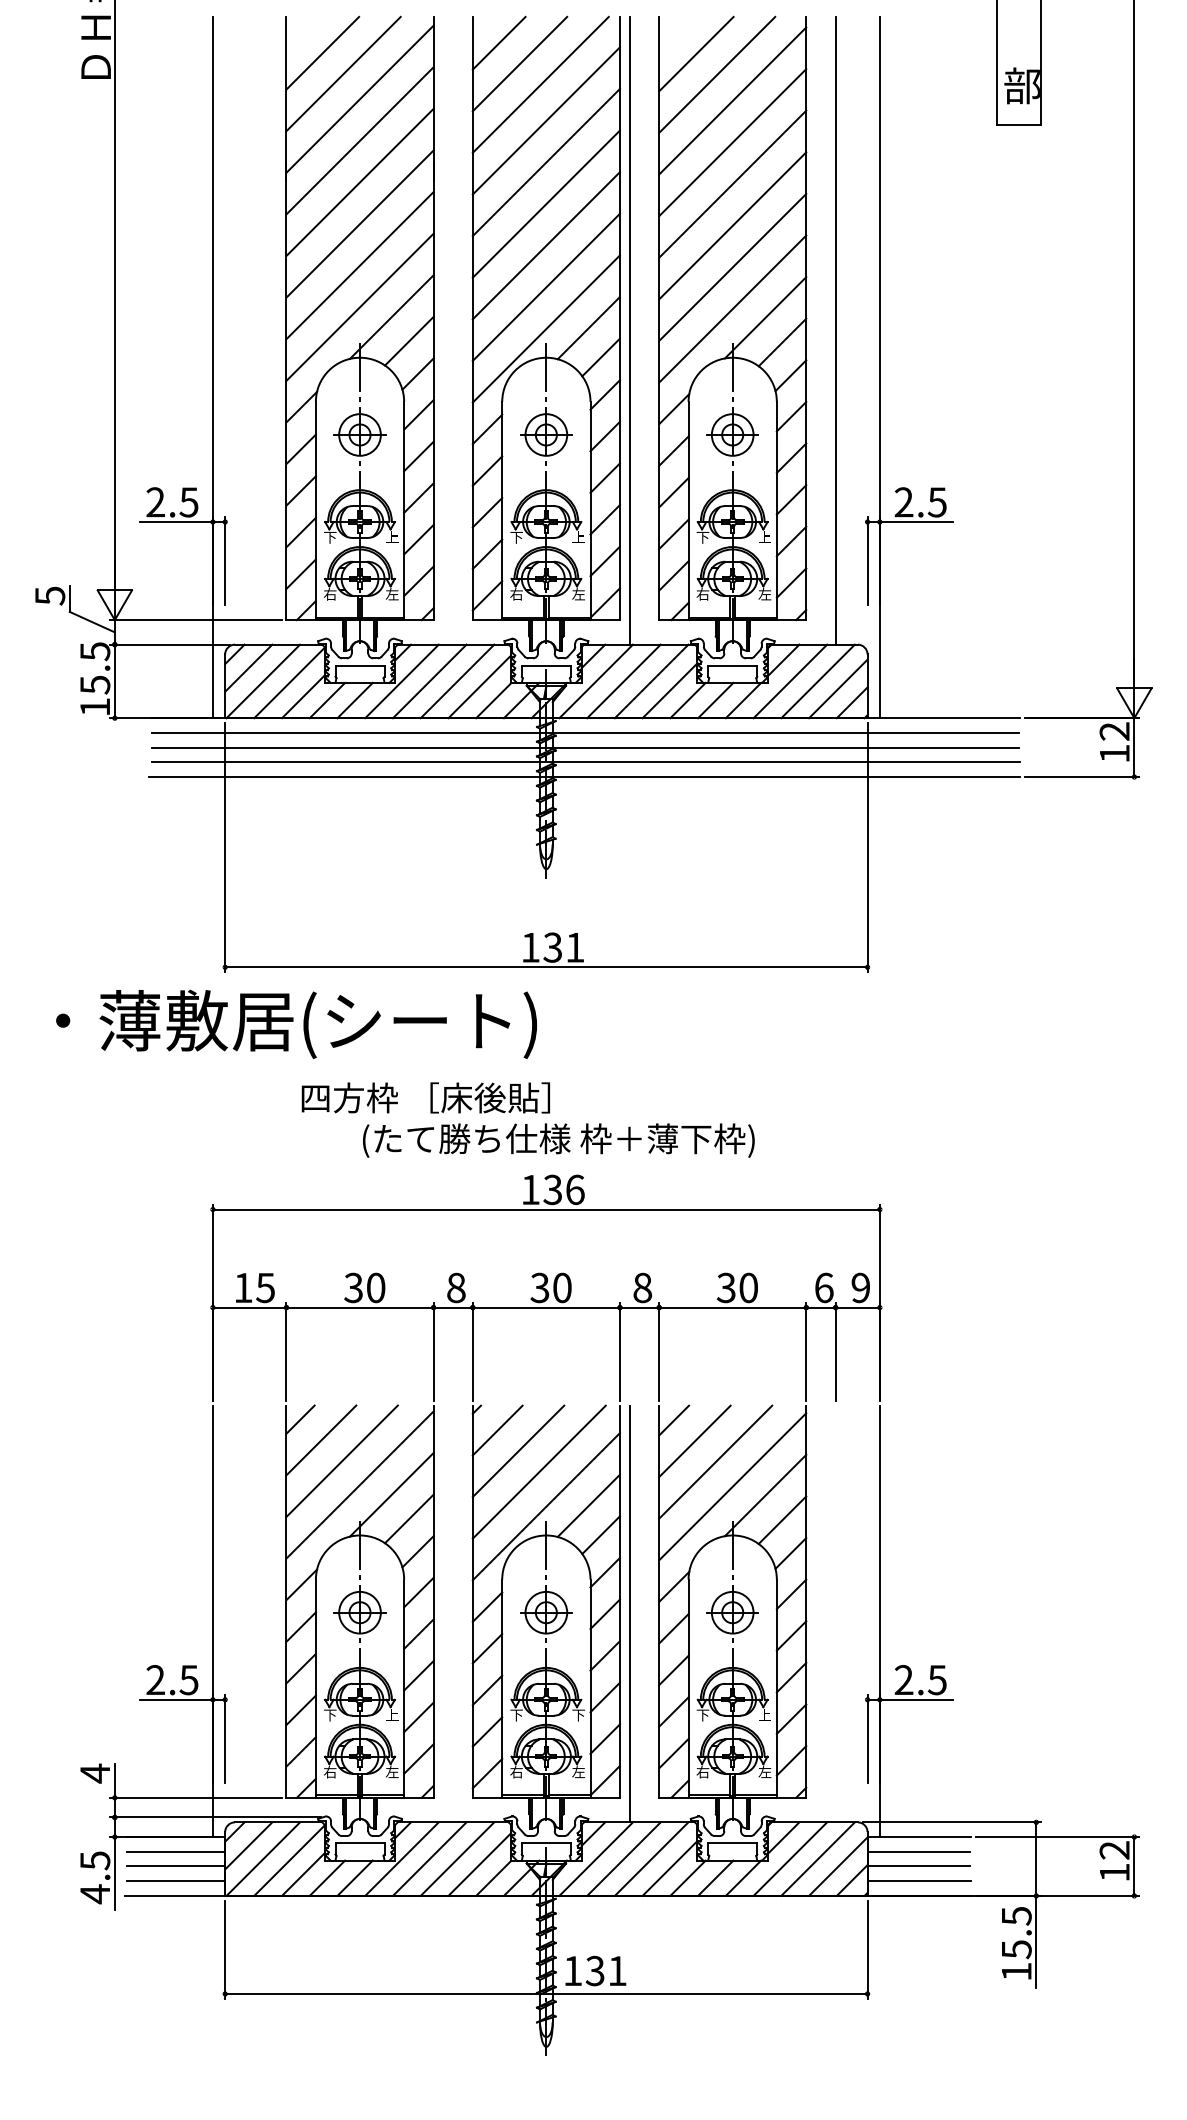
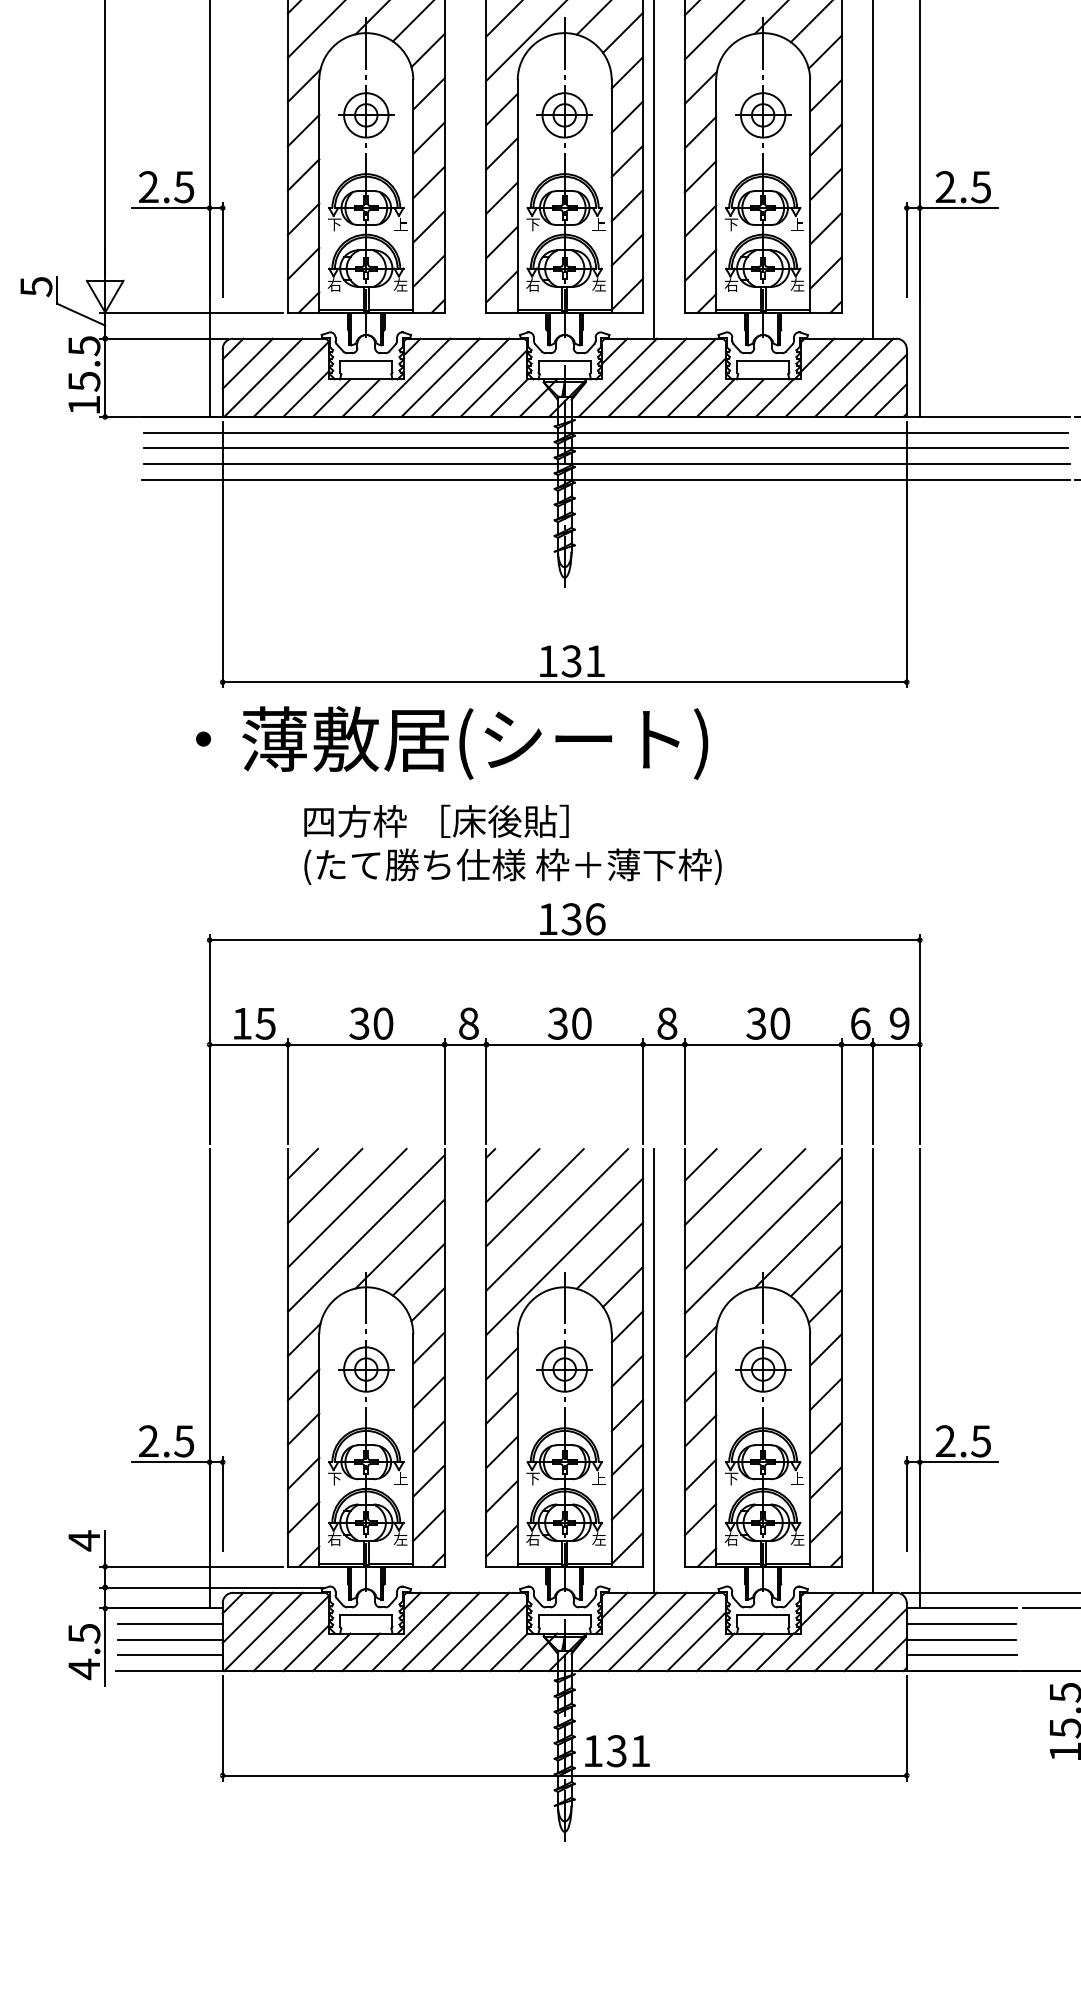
text: (296, 1023) -> (452, 742), moved
text: (558, 1140) -> (512, 866), moved
line: (835, 1613) -> (872, 1370), added
text: (578, 1715) -> (598, 1479), 下 -> 上

